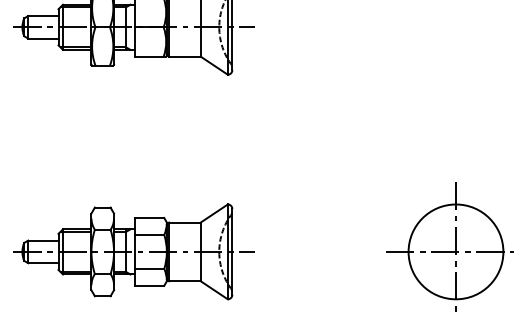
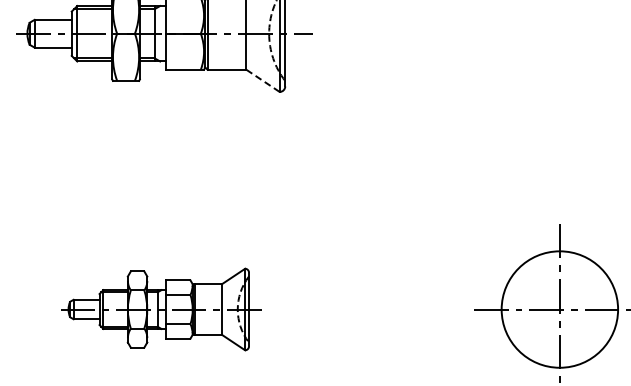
line: (214, 65) -> (263, 80), solid -> dashed
part: (134, 251) -> (164, 309), size x0.7

